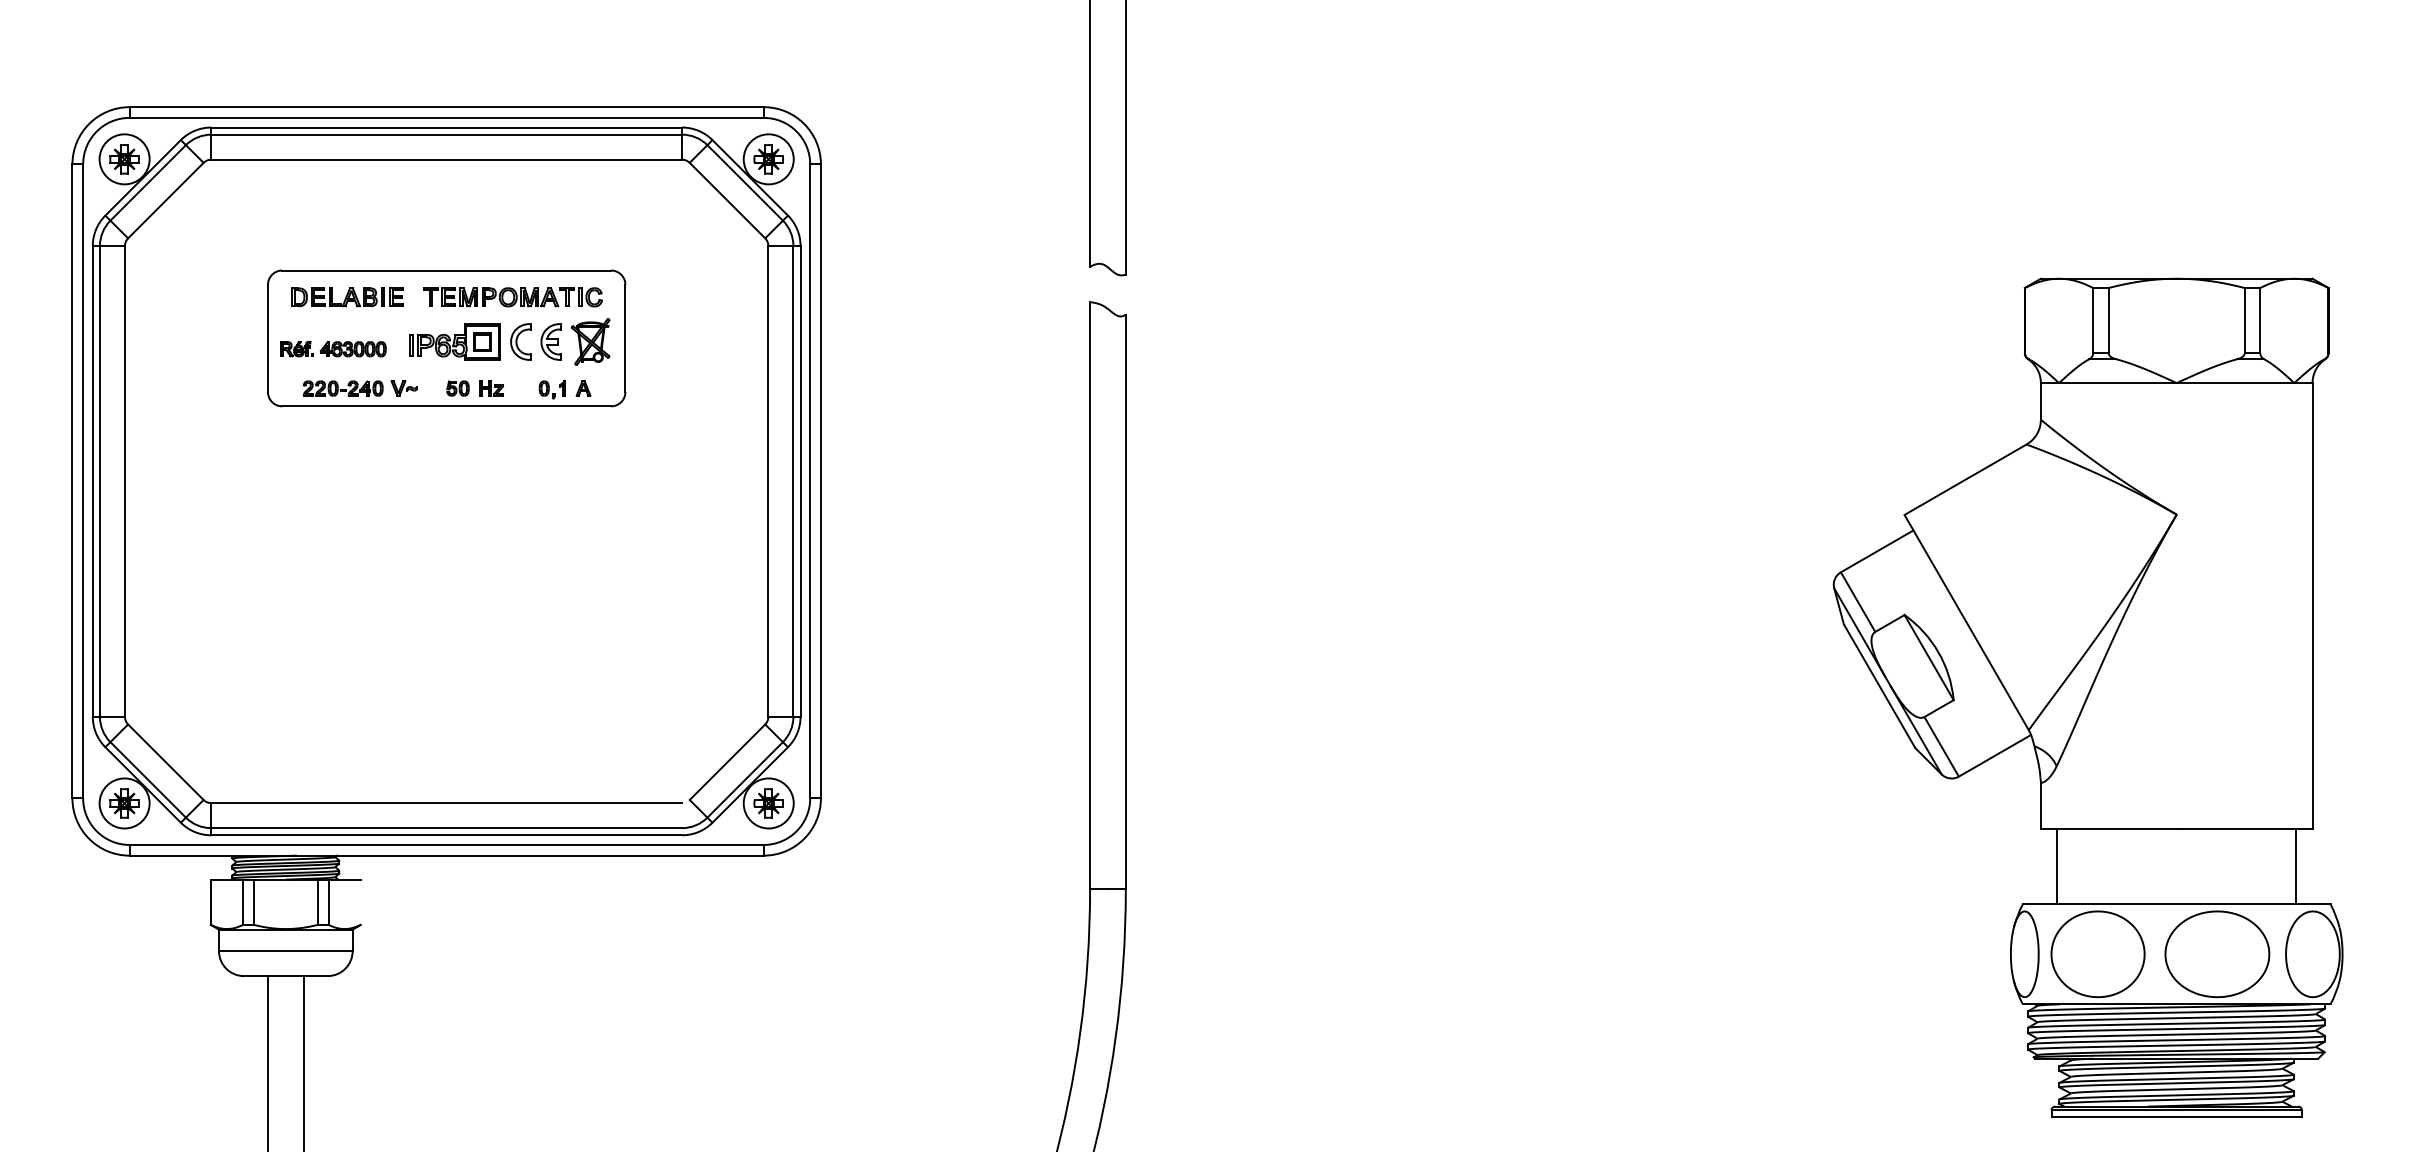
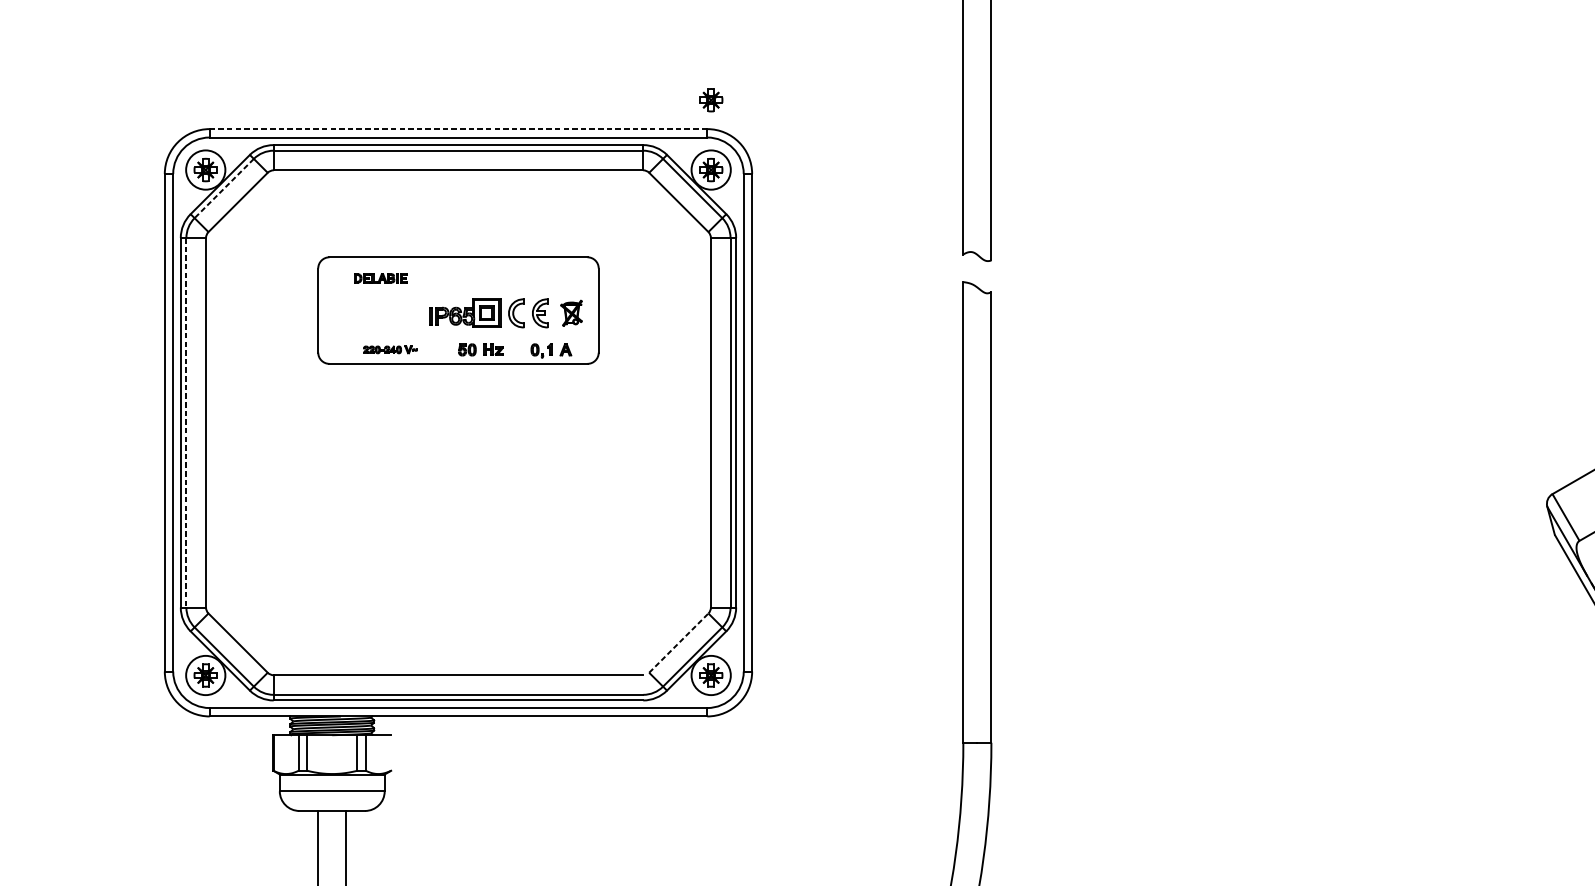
part: (768, 70) -> (711, 100), added
line: (447, 107) -> (459, 129), solid -> dashed
line: (147, 183) -> (223, 189), solid -> dashed
part: (347, 297) -> (380, 278), size x0.6
part: (512, 297) -> (510, 278), removed
part: (590, 341) -> (571, 312), size x0.7
part: (333, 349) -> (369, 319), removed
part: (359, 388) -> (390, 349), size x0.6
line: (99, 481) -> (186, 422), solid -> dashed
line: (727, 761) -> (678, 642), solid -> dashed

